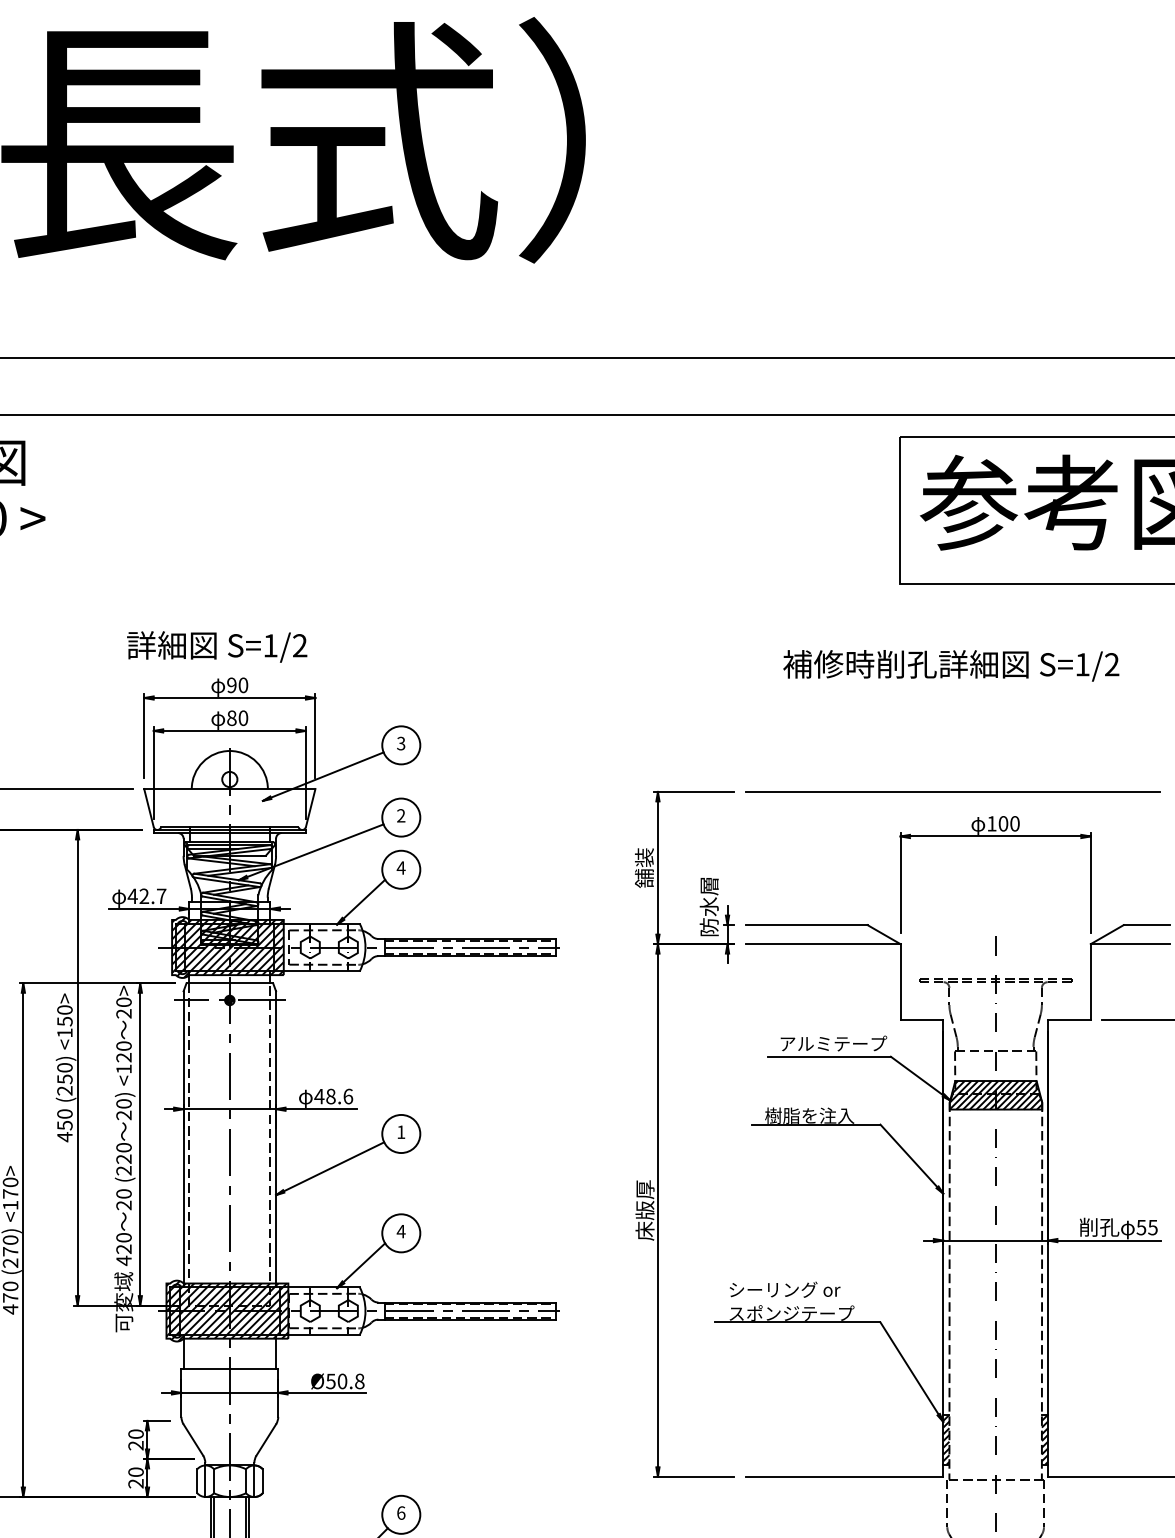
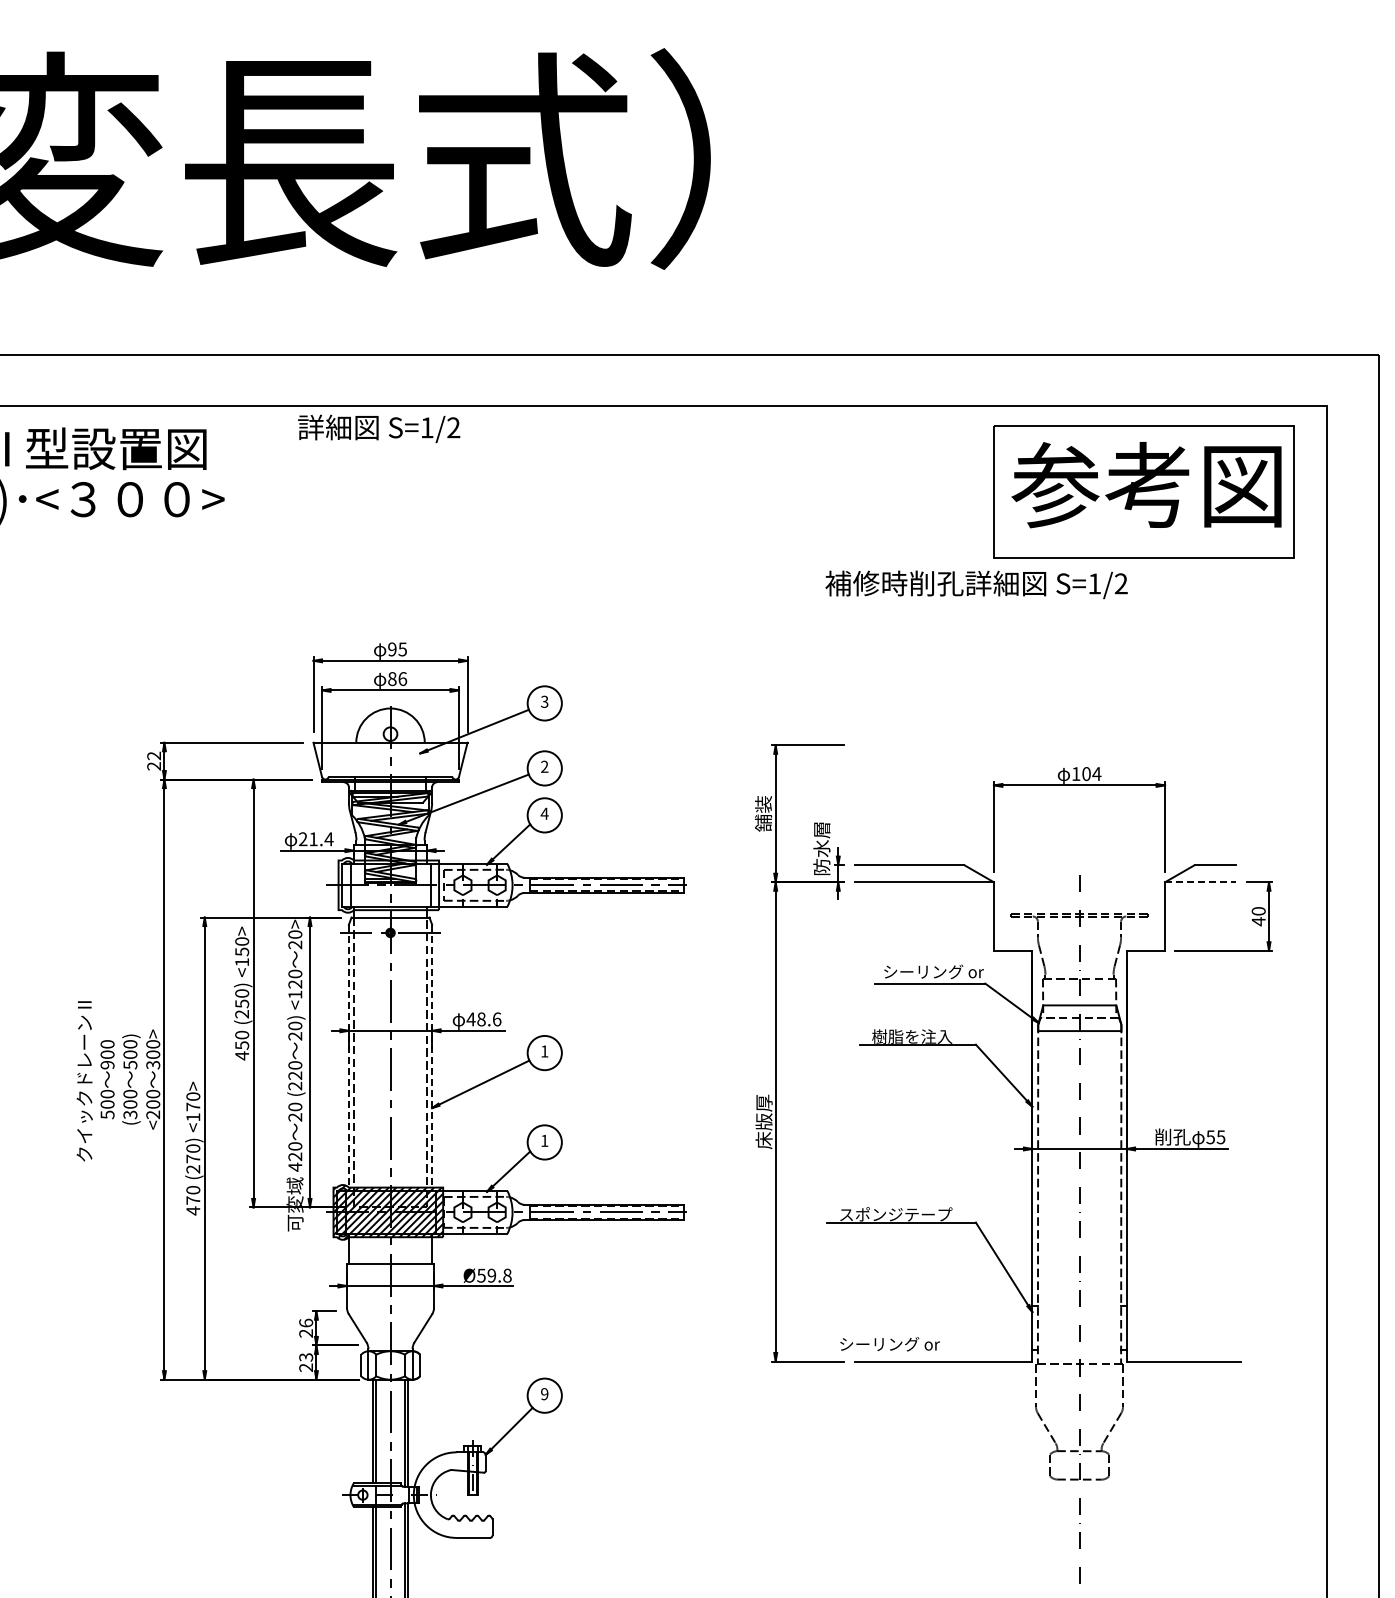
text: (217, 646) -> (379, 428), moved
text: (951, 665) -> (976, 584), moved
text: (243, 685) -> (402, 649), 90 -> 95
text: (243, 717) -> (402, 678), 80 -> 86
line: (952, 792) -> (1040, 745), removed
text: (1014, 823) -> (1096, 773), 100 -> 104
text: (146, 896) -> (315, 839), 42.7 -> 21.4
line: (1130, 944) -> (1200, 882), solid -> dashed
hatch: (227, 947) -> (388, 885), removed
text: (833, 1043) -> (933, 971), アルミテープ -> シーリング or
hatch: (995, 1095) -> (1079, 1018), removed
line: (183, 1140) -> (348, 1058), solid -> dashed
line: (276, 1140) -> (432, 1058), solid -> dashed
text: (400, 1231) -> (544, 1140), 4 -> 1
text: (784, 1290) -> (889, 1344), moved
text: (342, 1381) -> (491, 1275), Ø50.8 -> Ø59.8
text: (135, 1433) -> (305, 1322), 20 -> 26
hatch: (945, 1439) -> (1034, 1327), removed
hatch: (1044, 1439) -> (1123, 1327), removed
text: (136, 1472) -> (306, 1357), 20 -> 23
text: (400, 1513) -> (544, 1394), 6 -> 9

